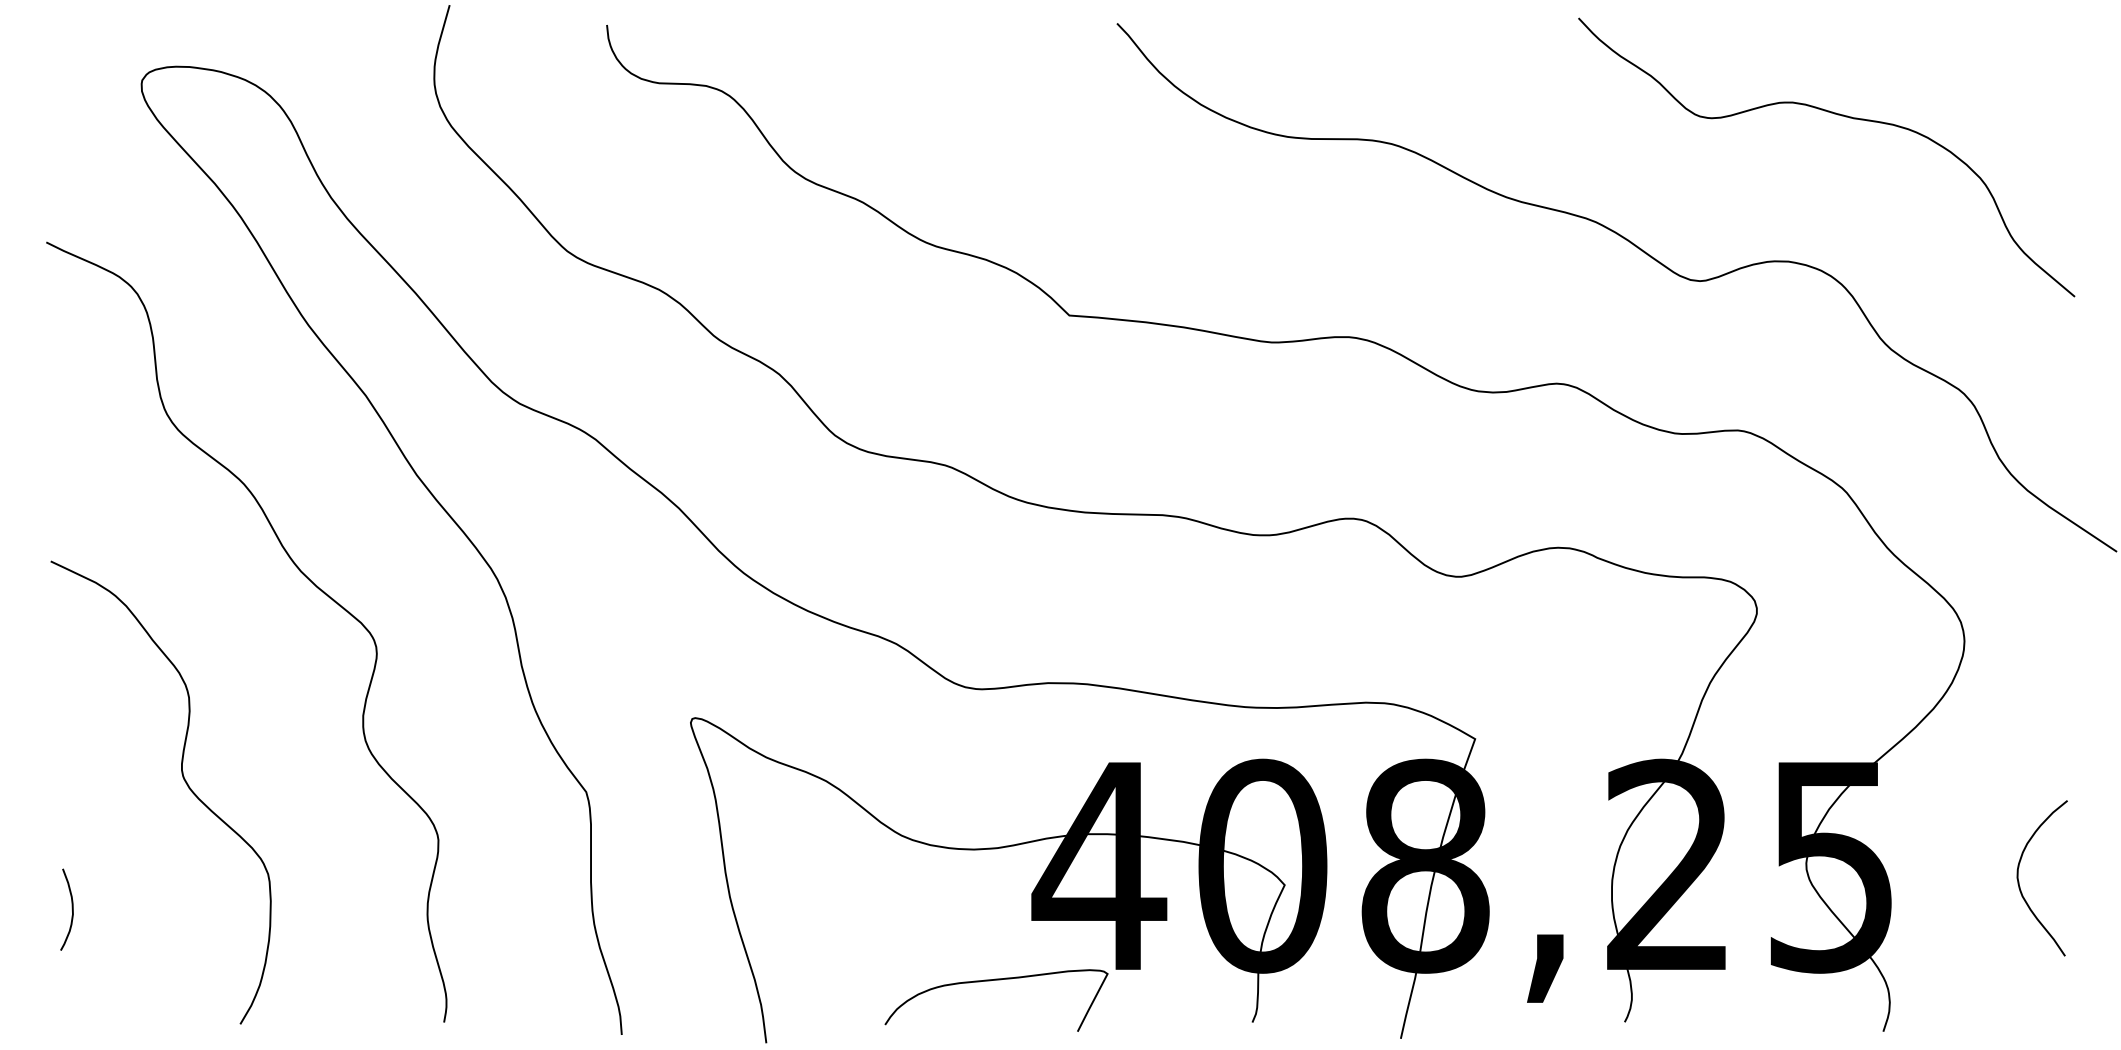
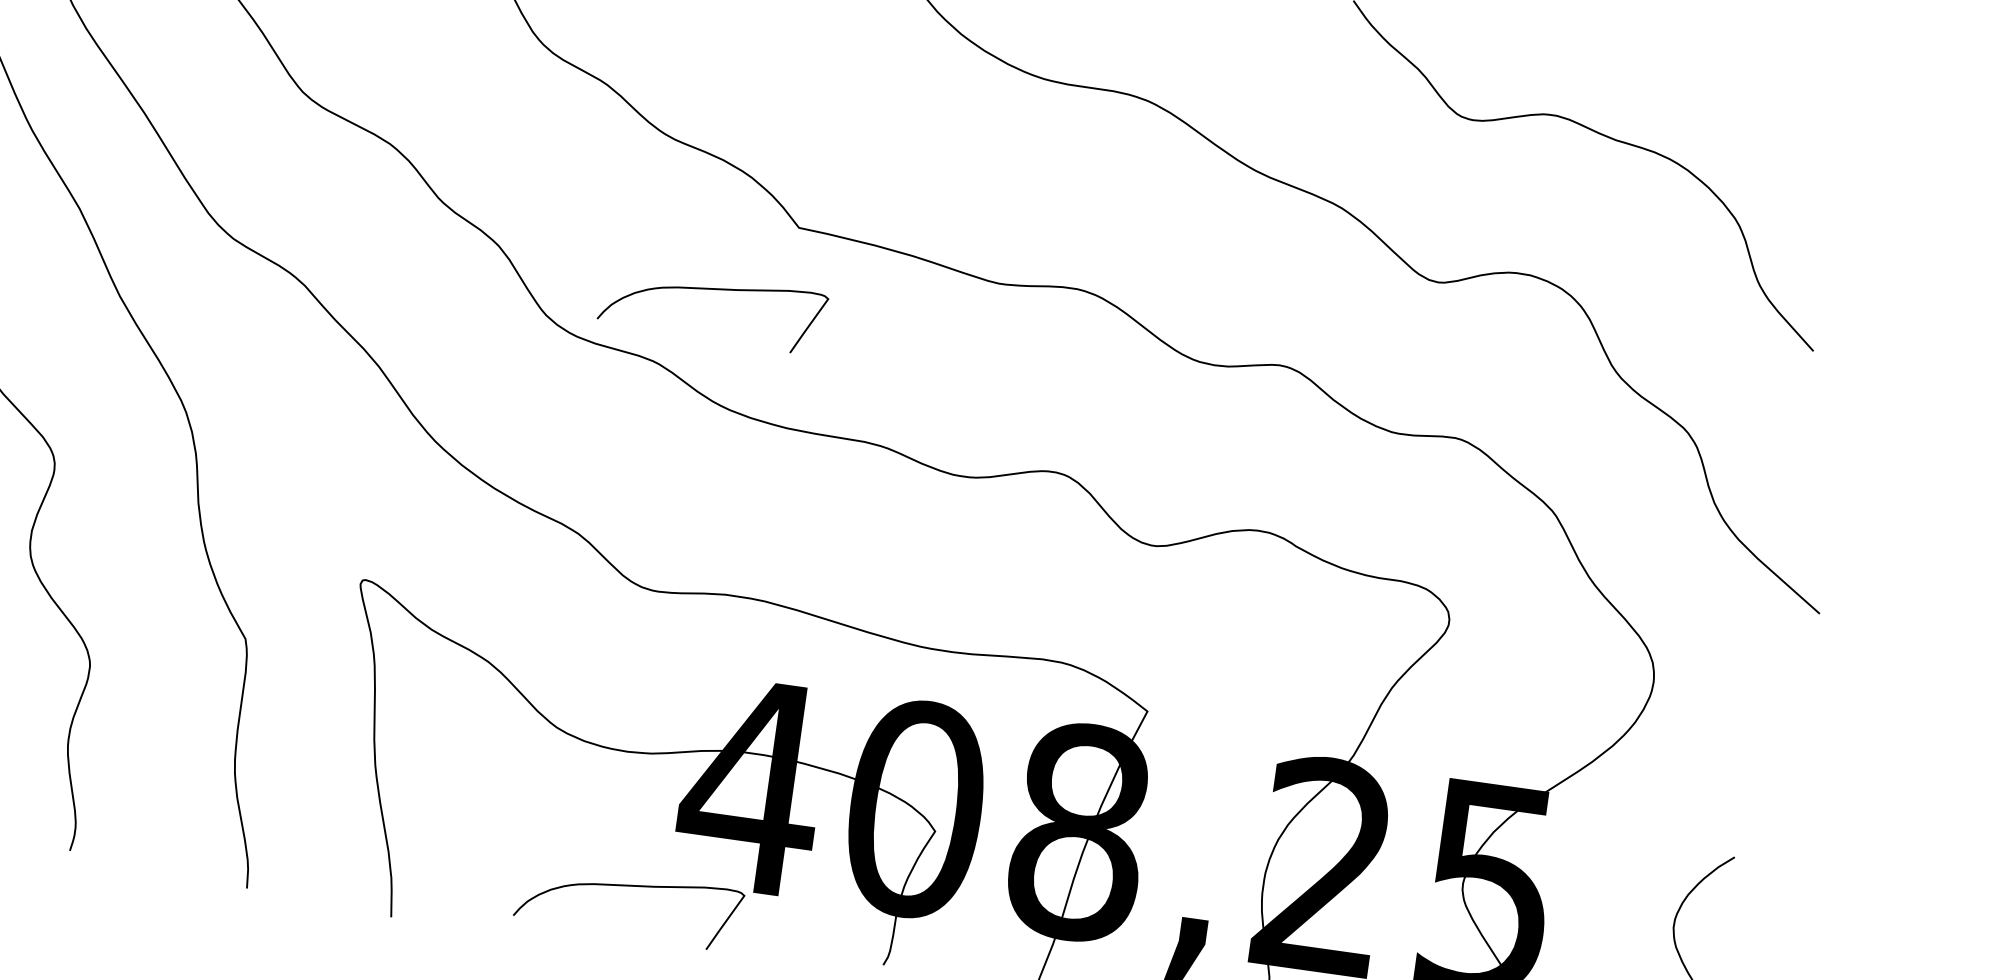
curve: (990, 388) -> (709, 290), added

